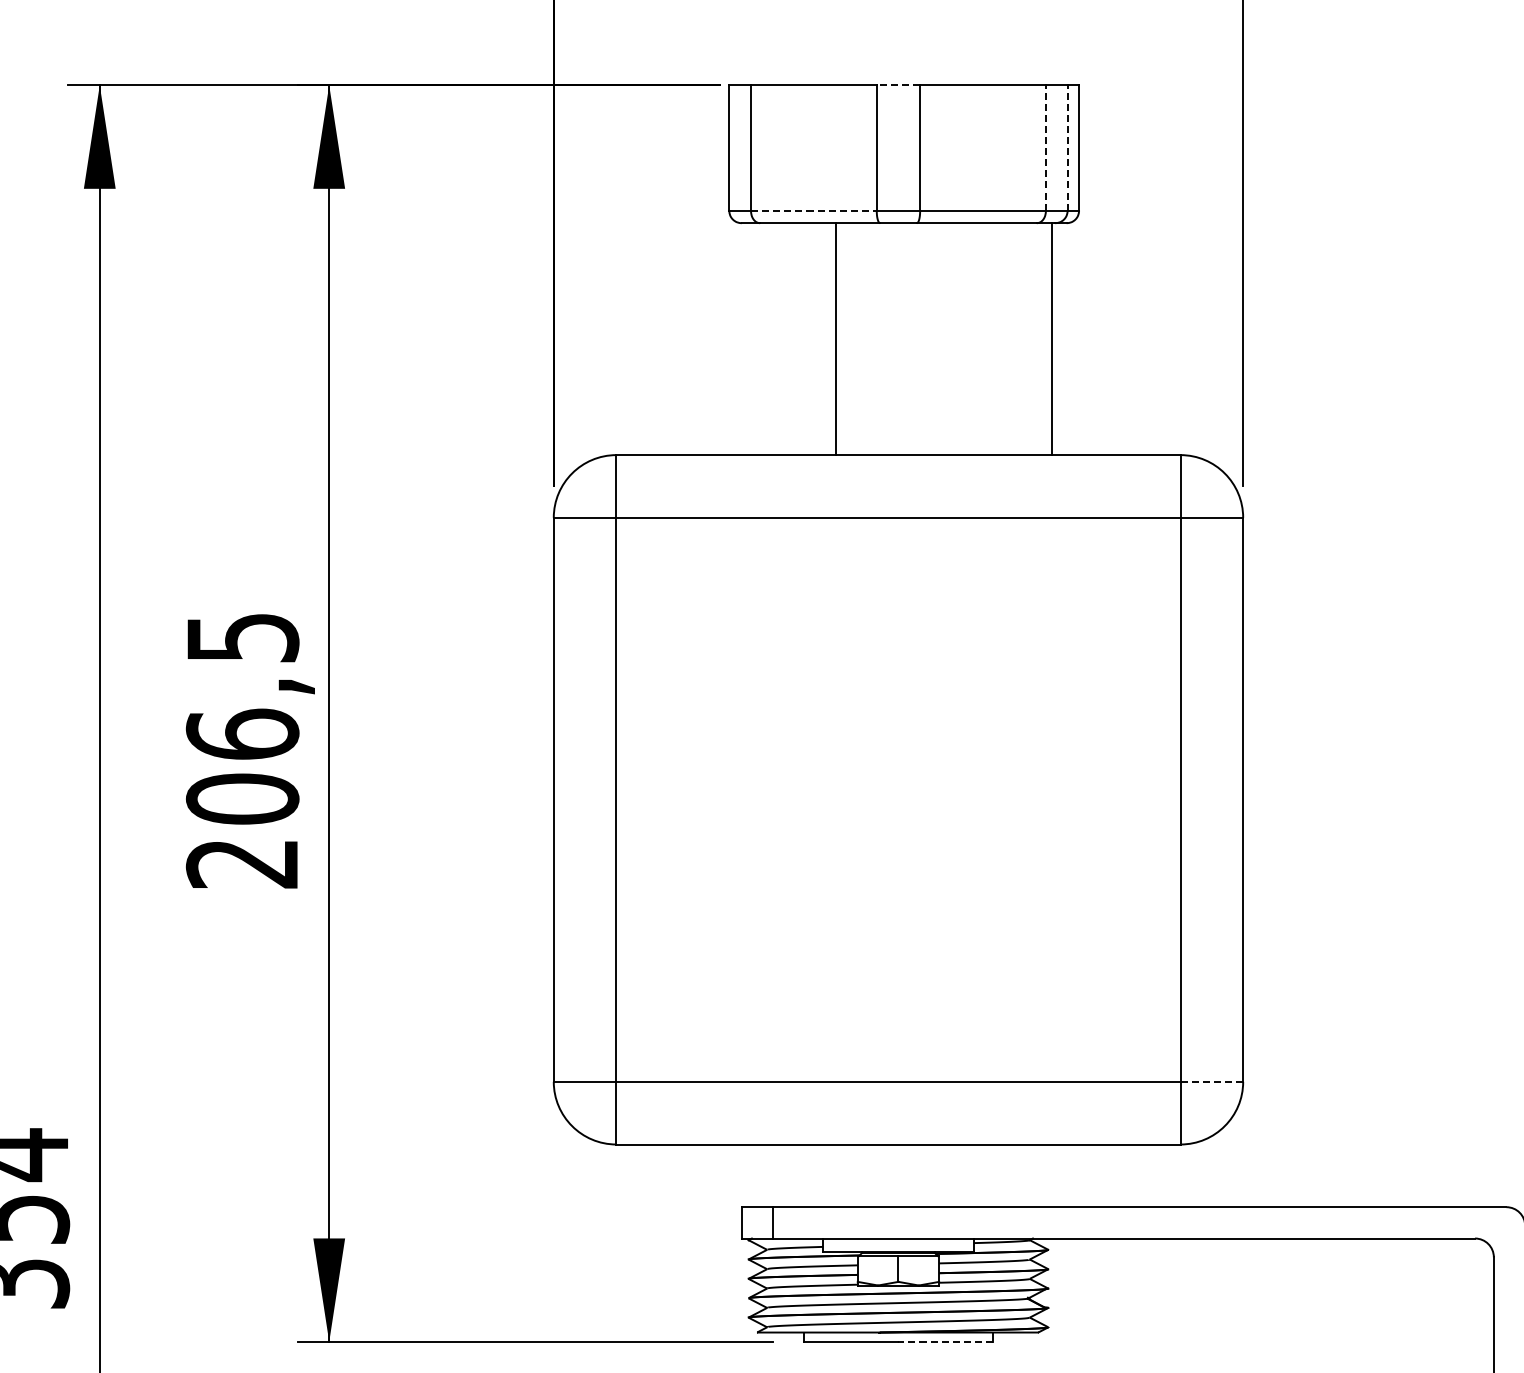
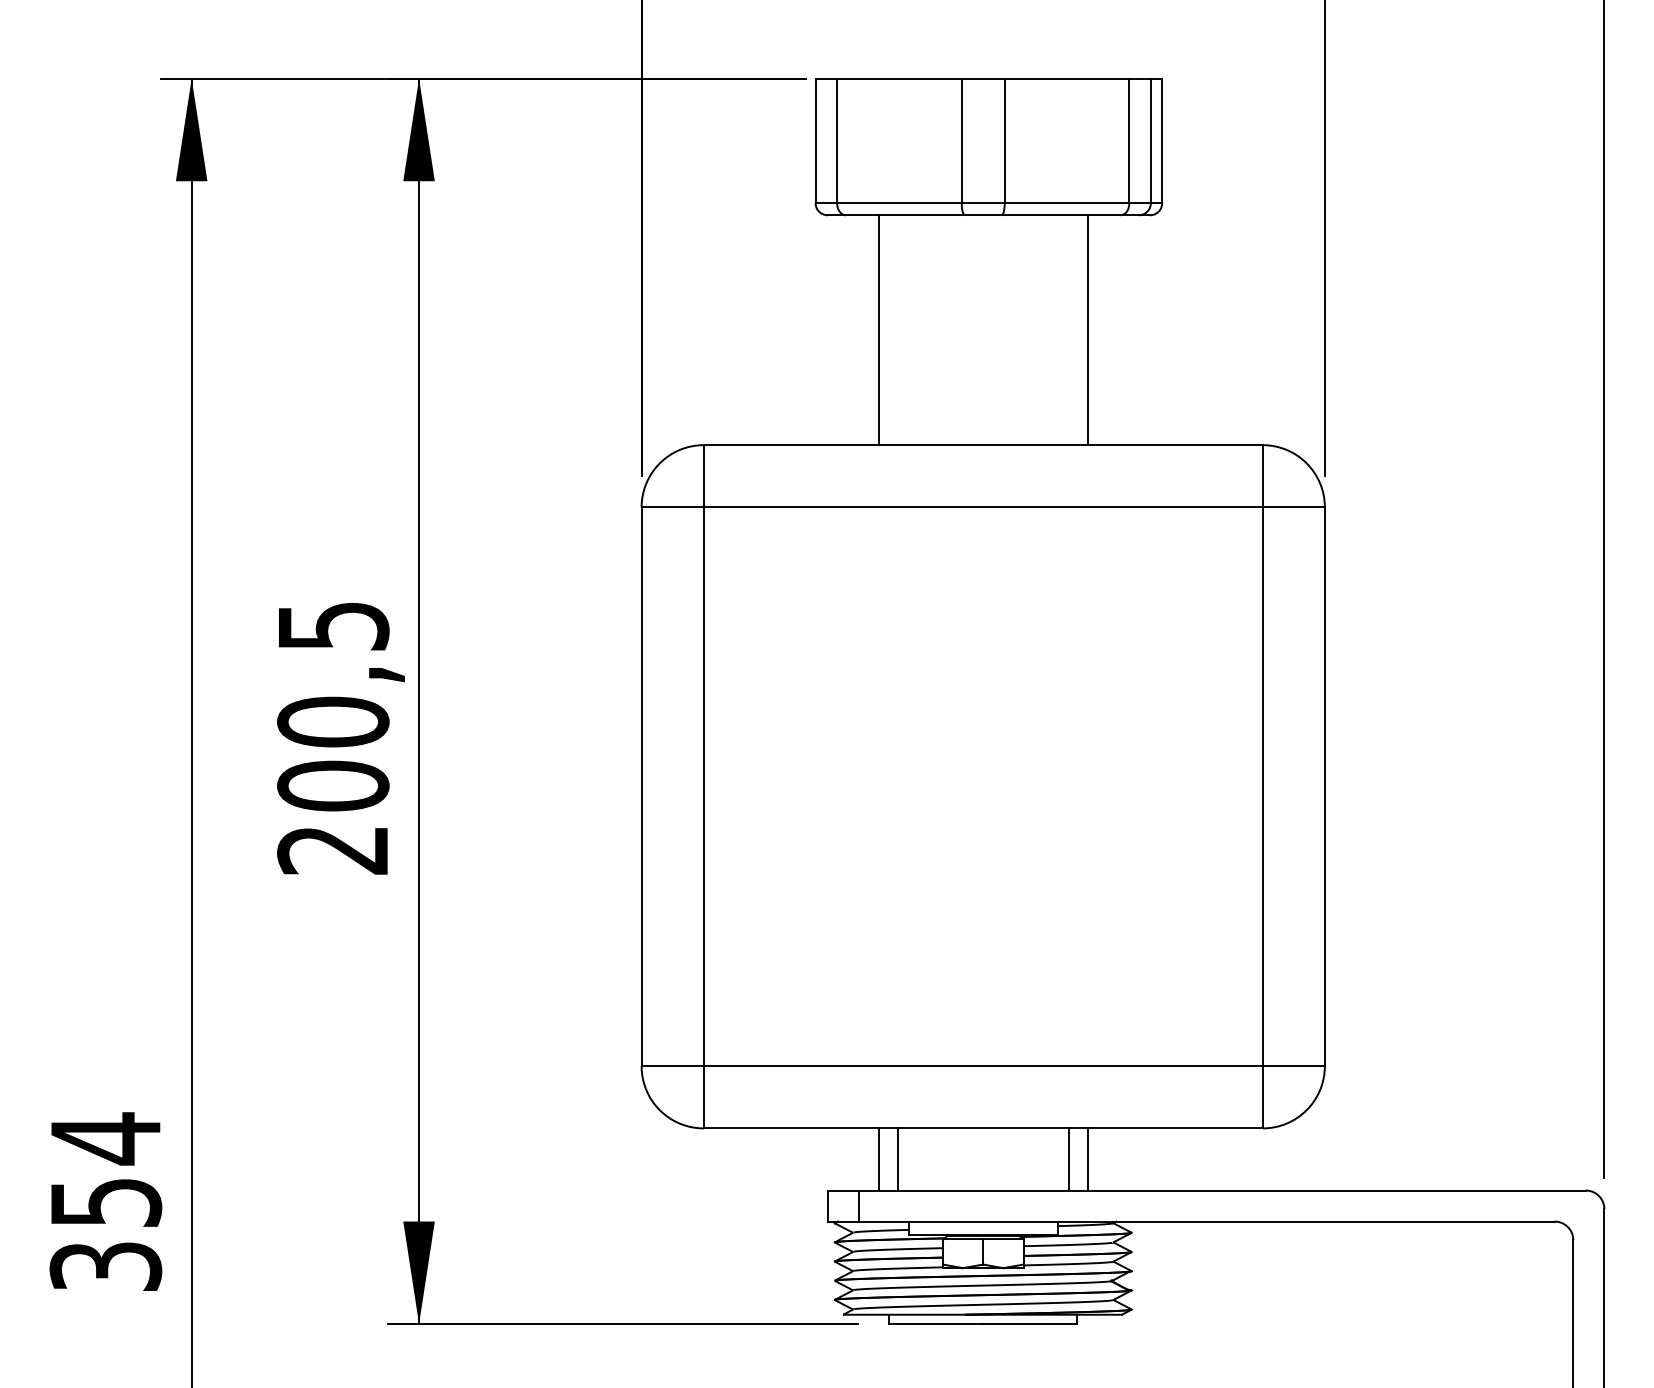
line: (898, 85) -> (983, 78), dashed -> solid
line: (1046, 147) -> (1129, 140), dashed -> solid
line: (1067, 147) -> (1150, 140), dashed -> solid
line: (813, 210) -> (899, 202), dashed -> solid
line: (836, 339) -> (878, 330), moved
line: (1051, 339) -> (1087, 330), moved
text: (242, 733) -> (333, 721), 206,5 -> 200,5
line: (1212, 1082) -> (1294, 1066), dashed -> solid
line: (792, 1175) -> (878, 1159), added
line: (811, 1175) -> (897, 1159), added
line: (984, 1175) -> (1068, 1159), added
line: (1003, 1175) -> (1087, 1159), added
line: (946, 1342) -> (1030, 1324), dashed -> solid

